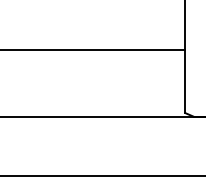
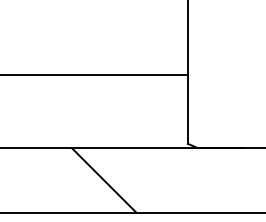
hatch: (107, 145) -> (103, 179), added

